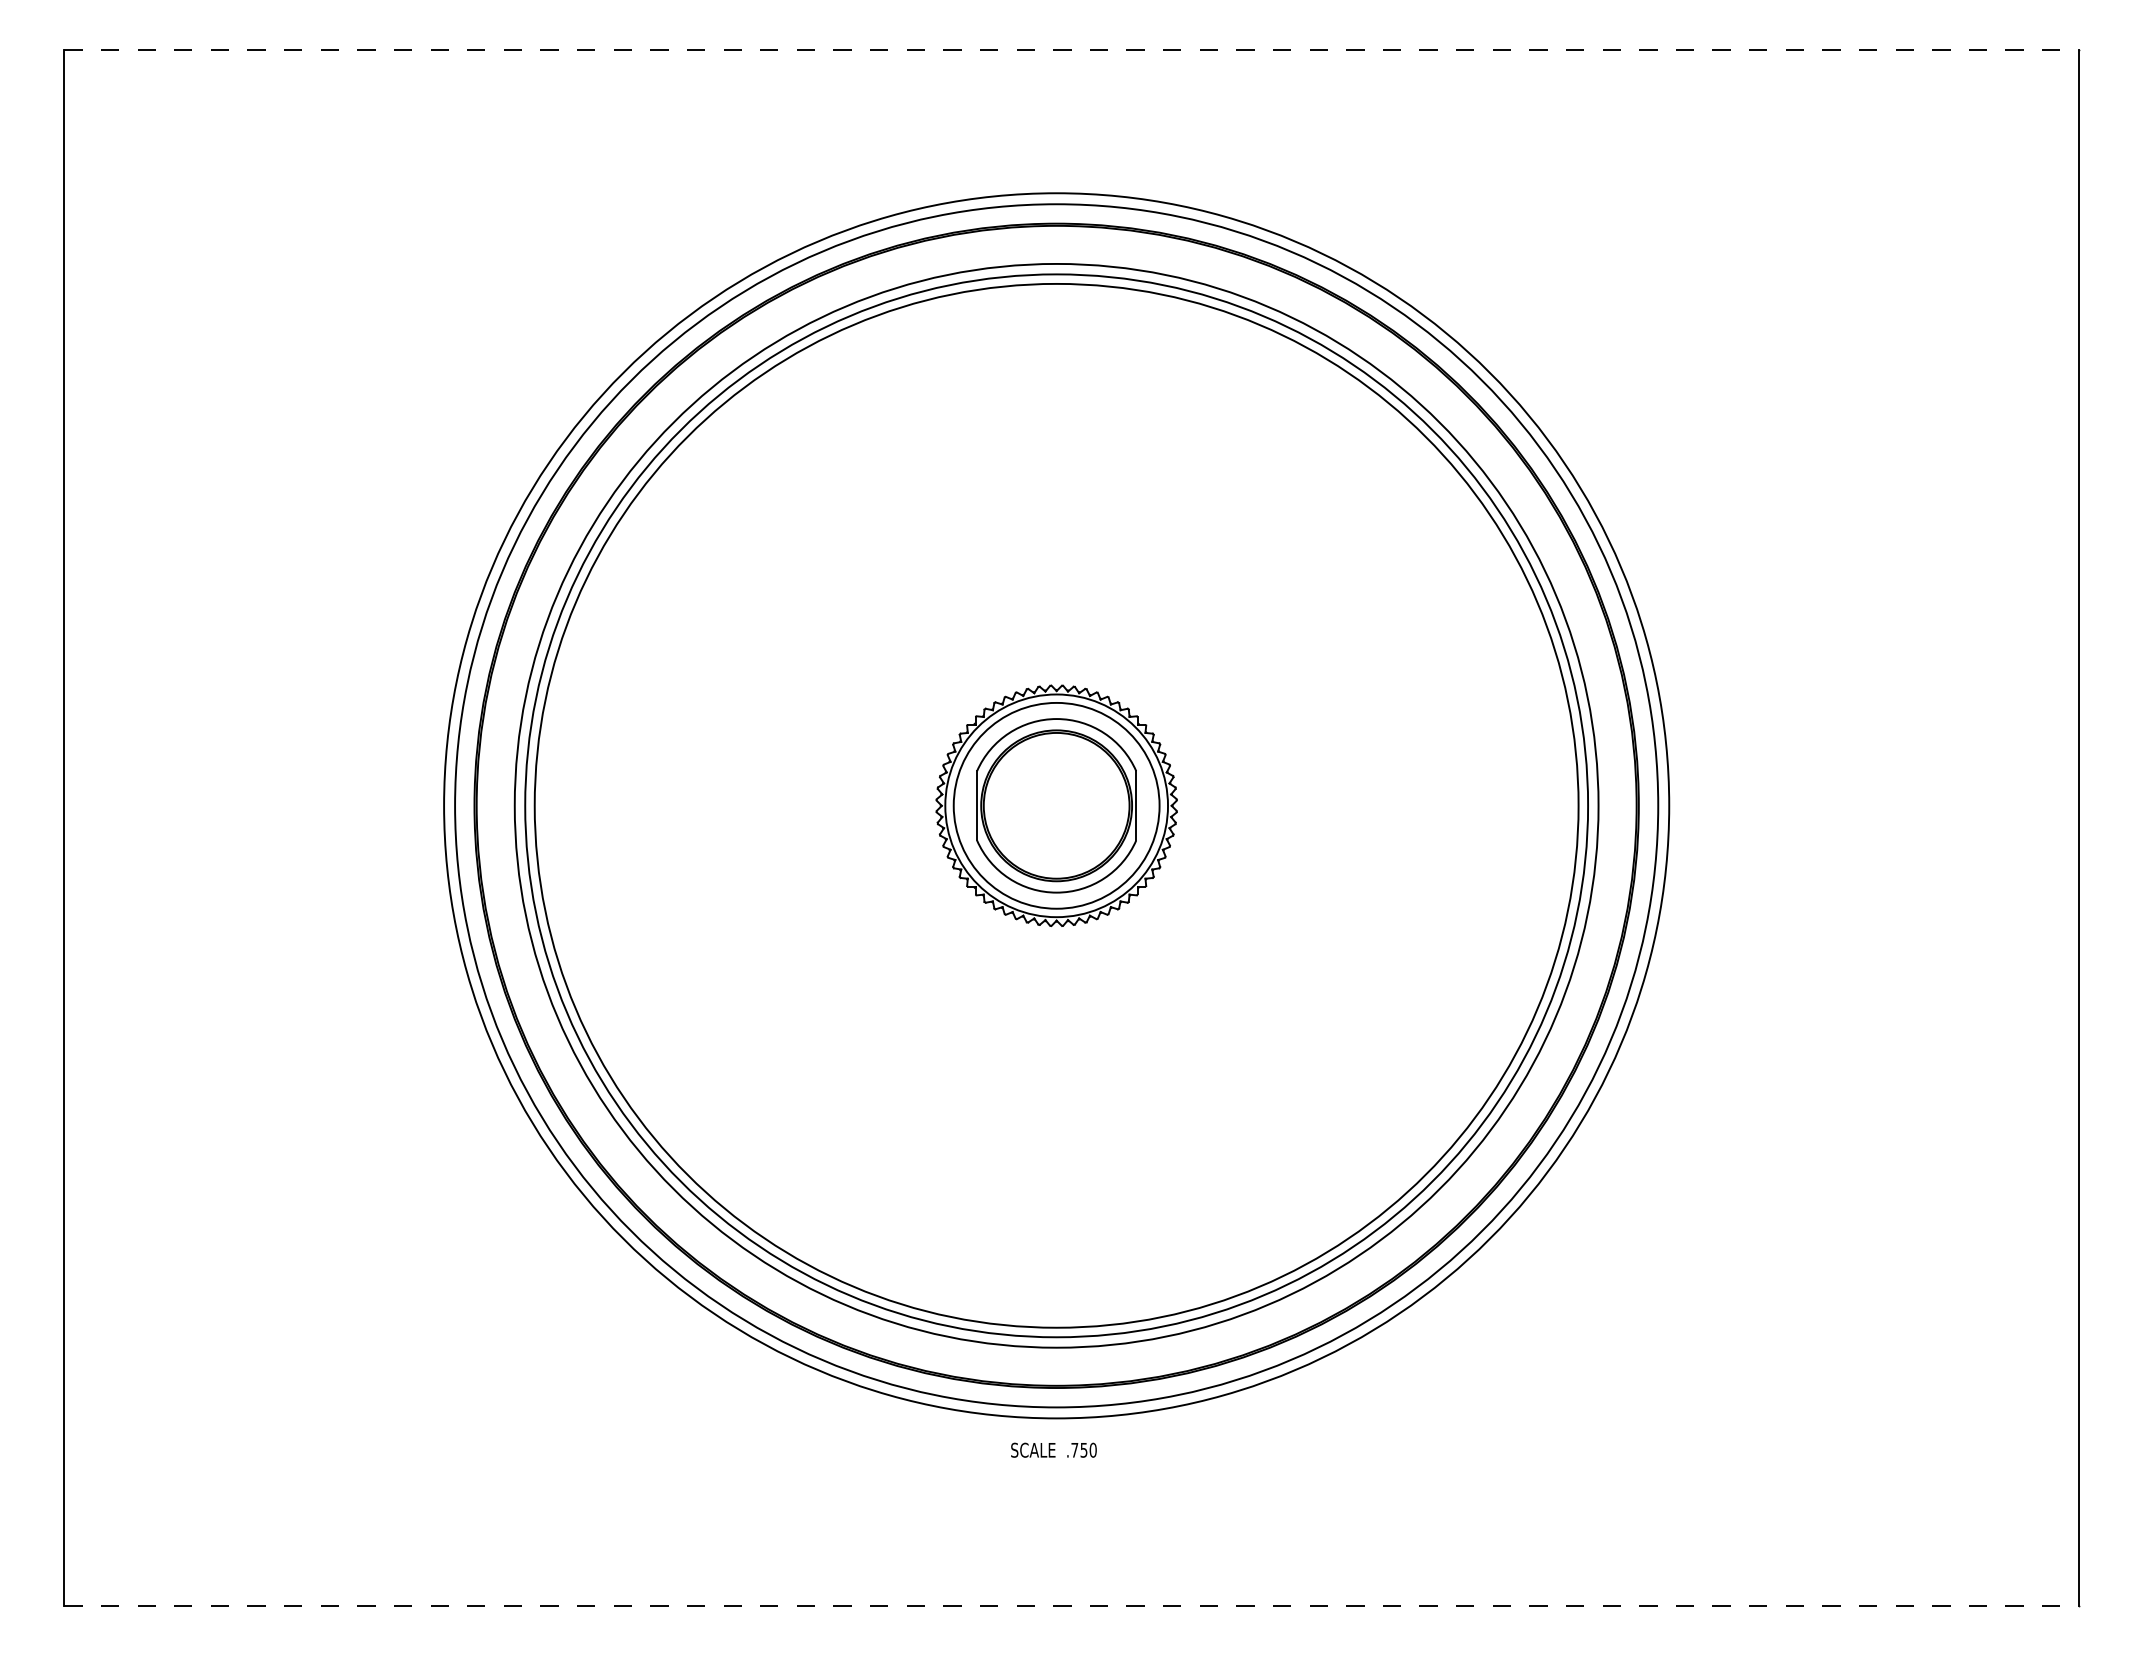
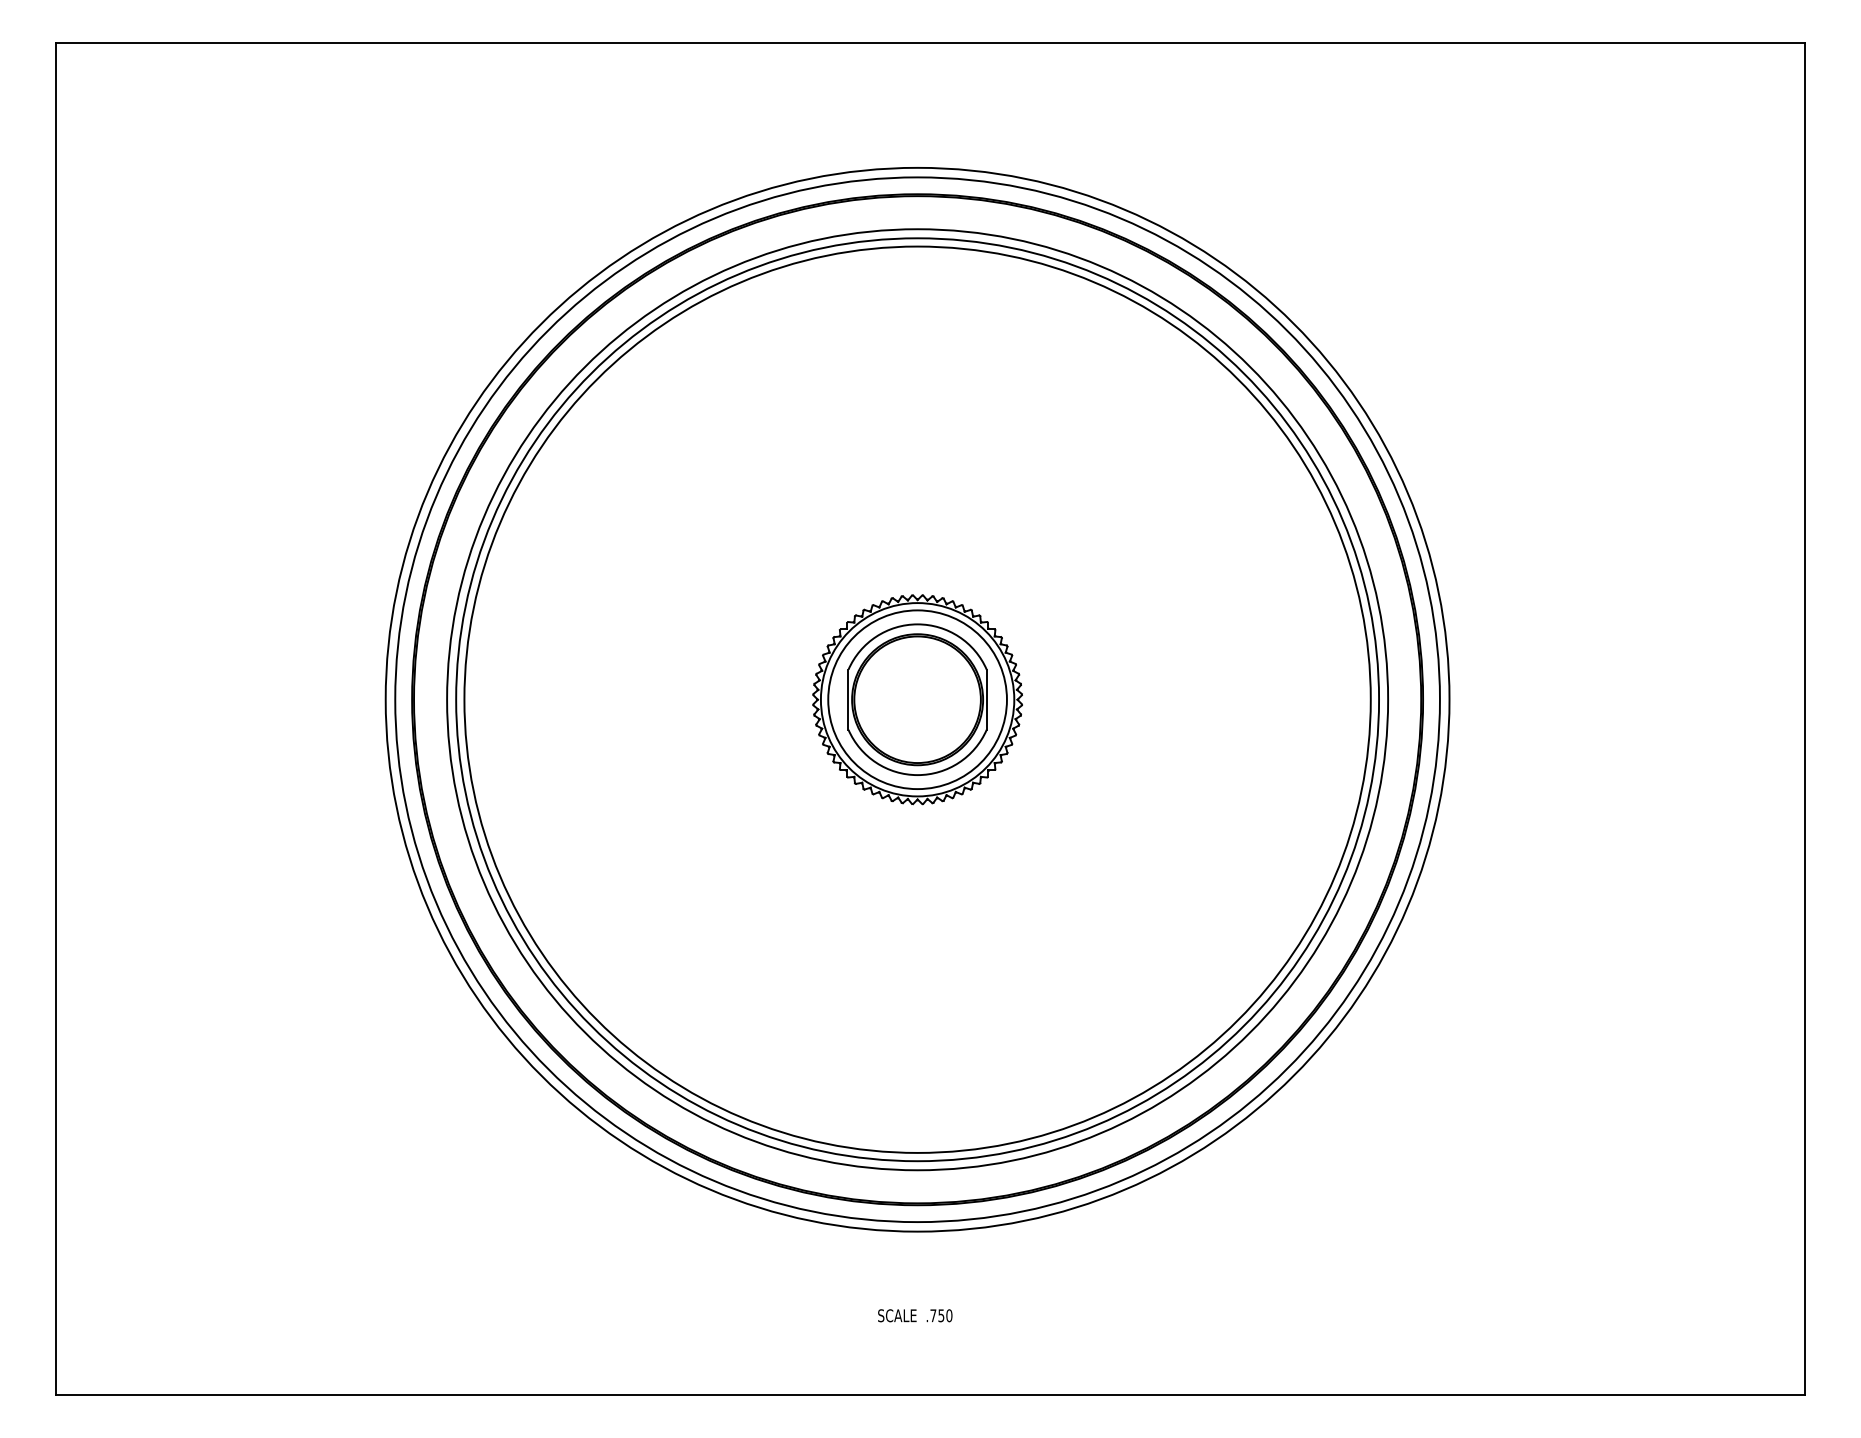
line: (1071, 49) -> (930, 43), dashed -> solid
text: (1053, 1449) -> (914, 1315), moved
line: (1071, 1606) -> (930, 1394), dashed -> solid

